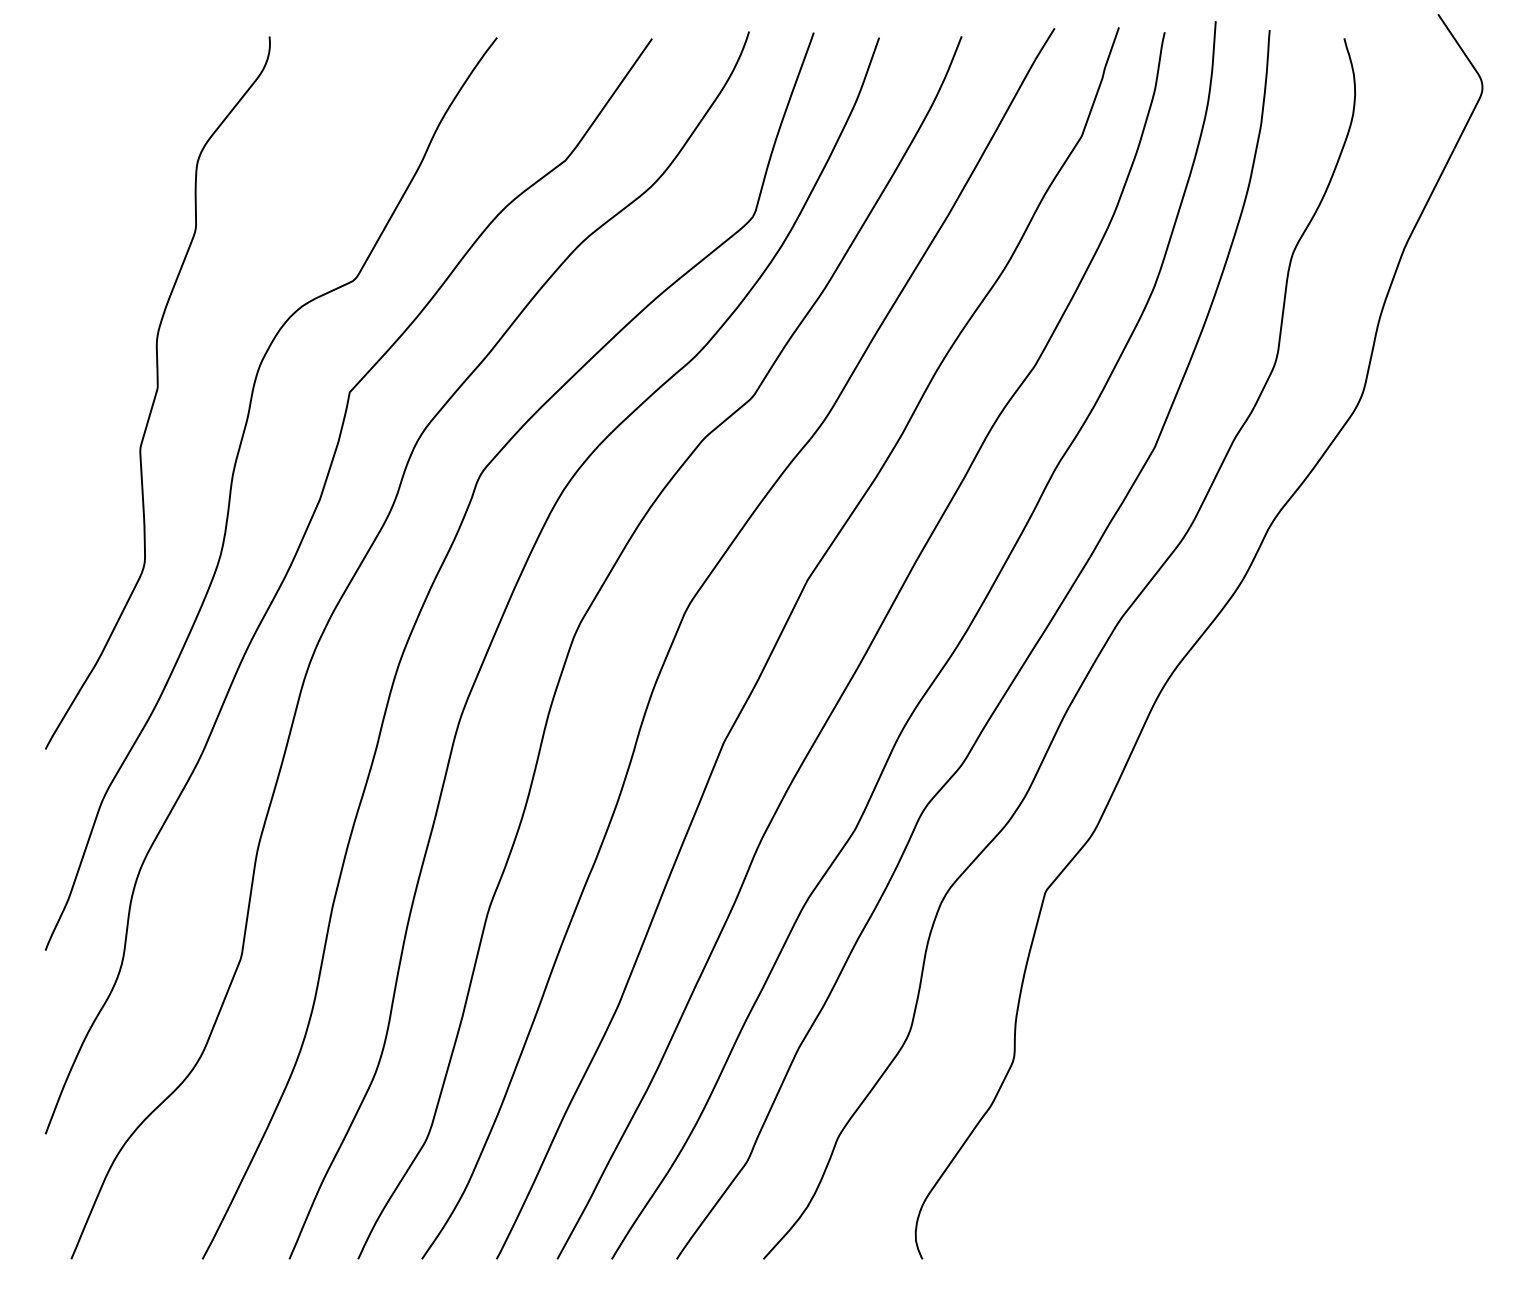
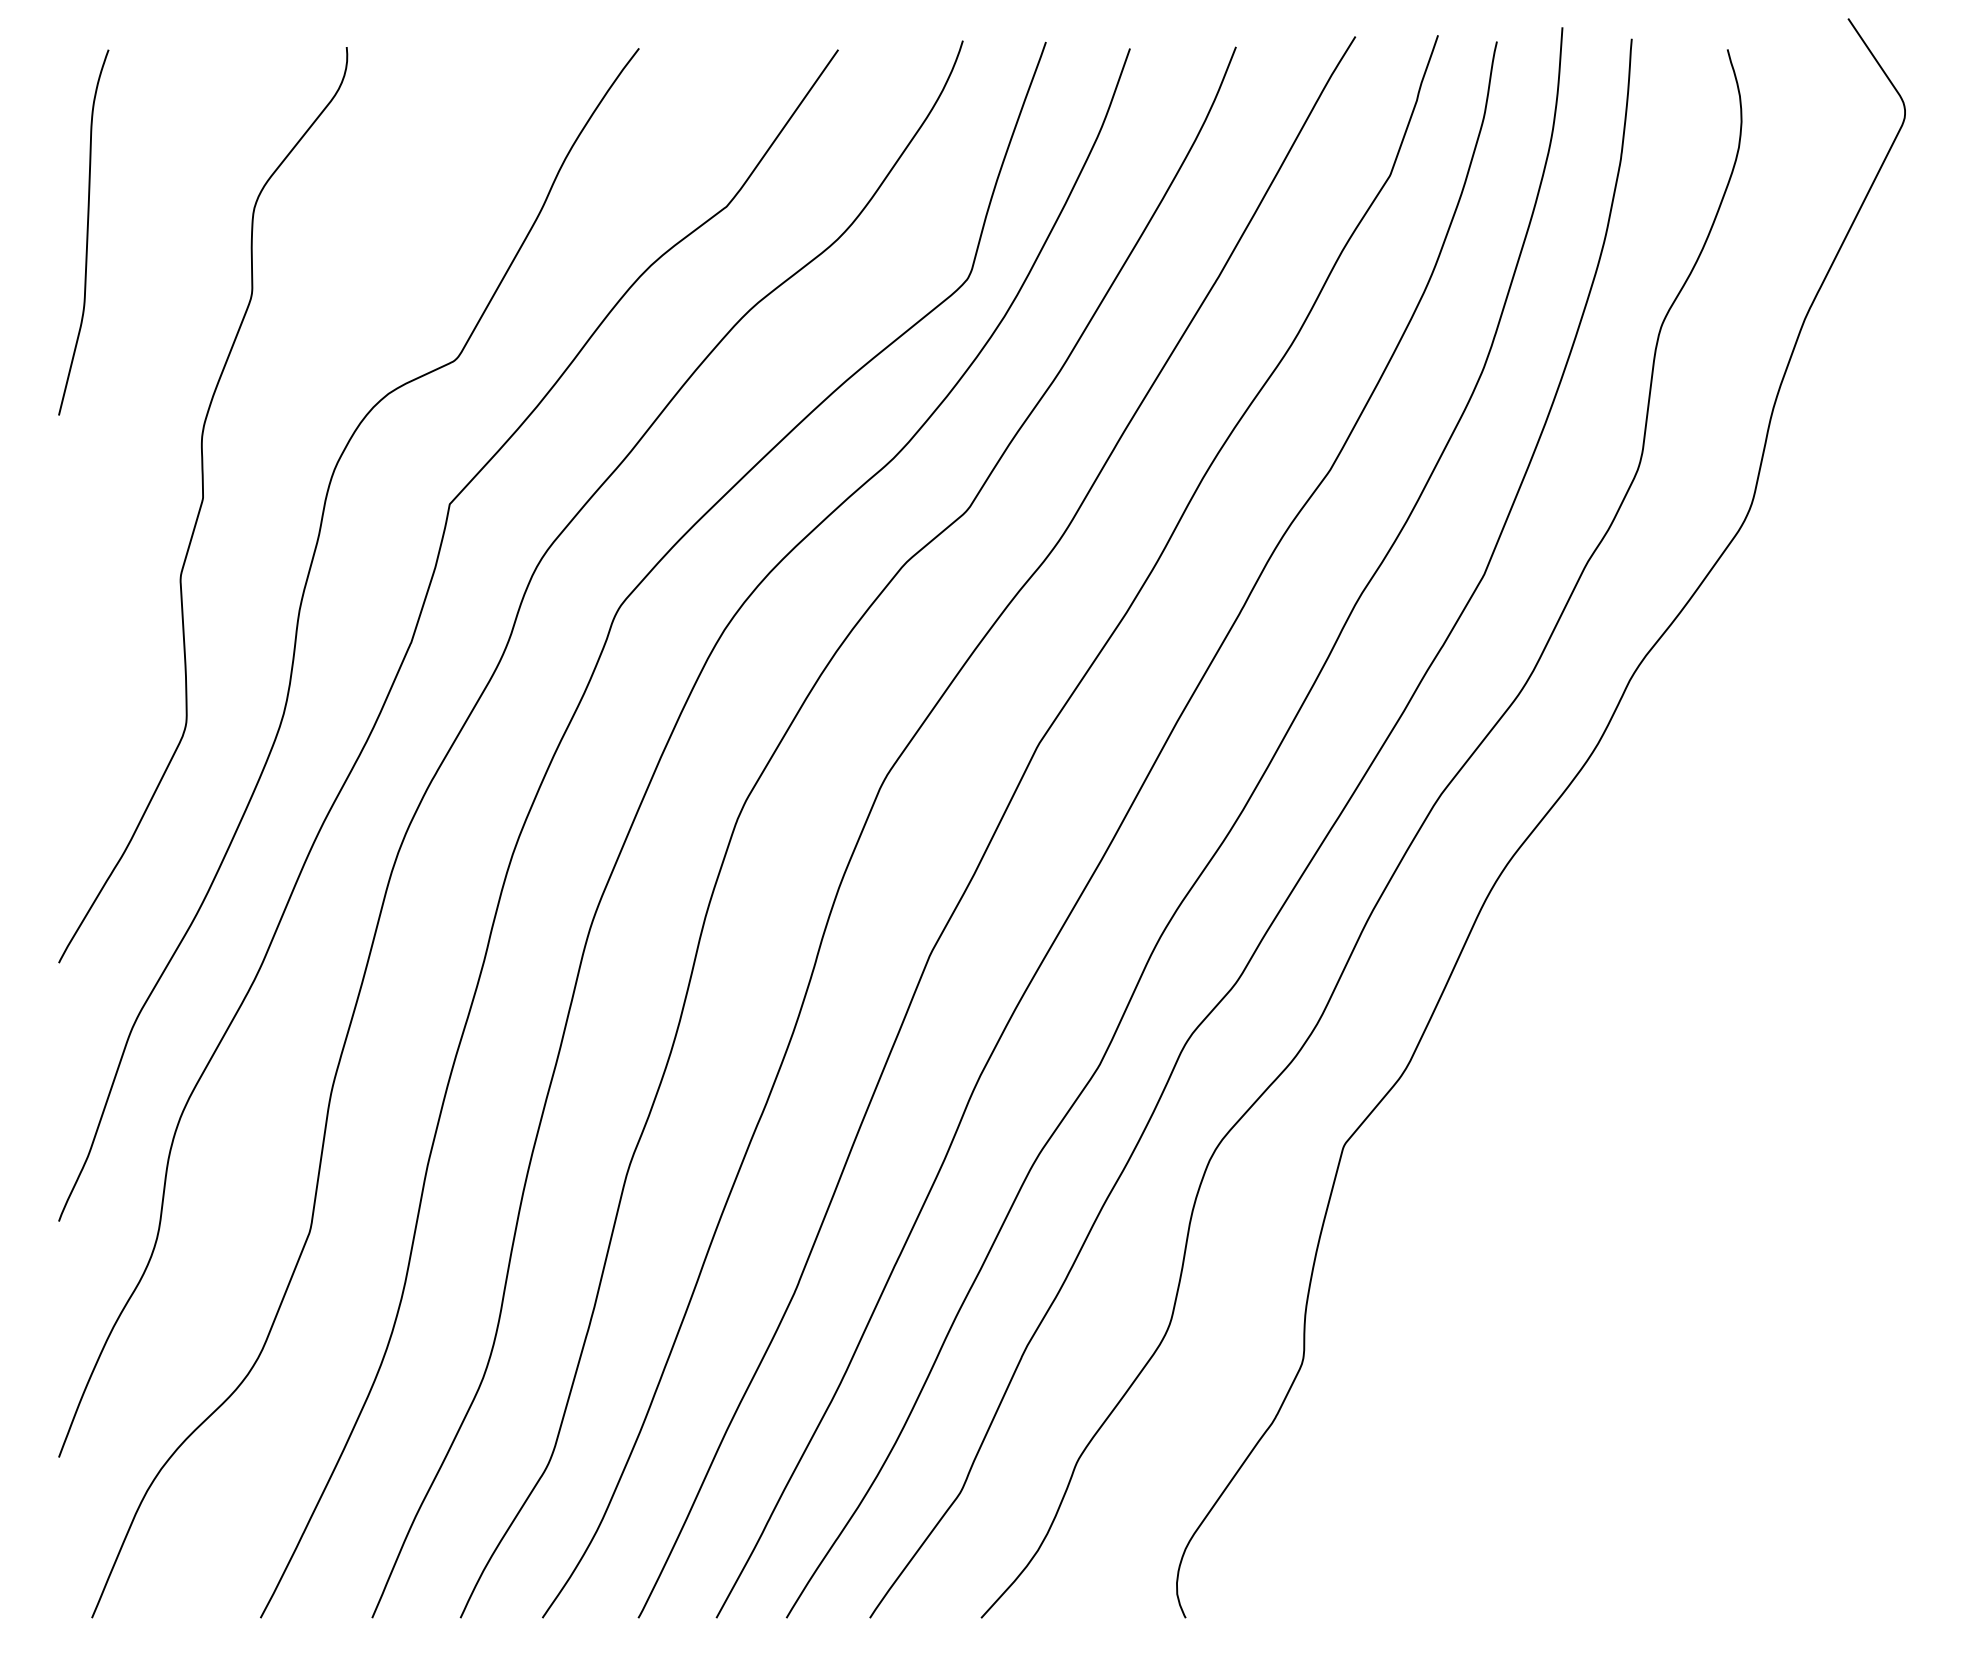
curve: (67, 180) -> (86, 232), added

